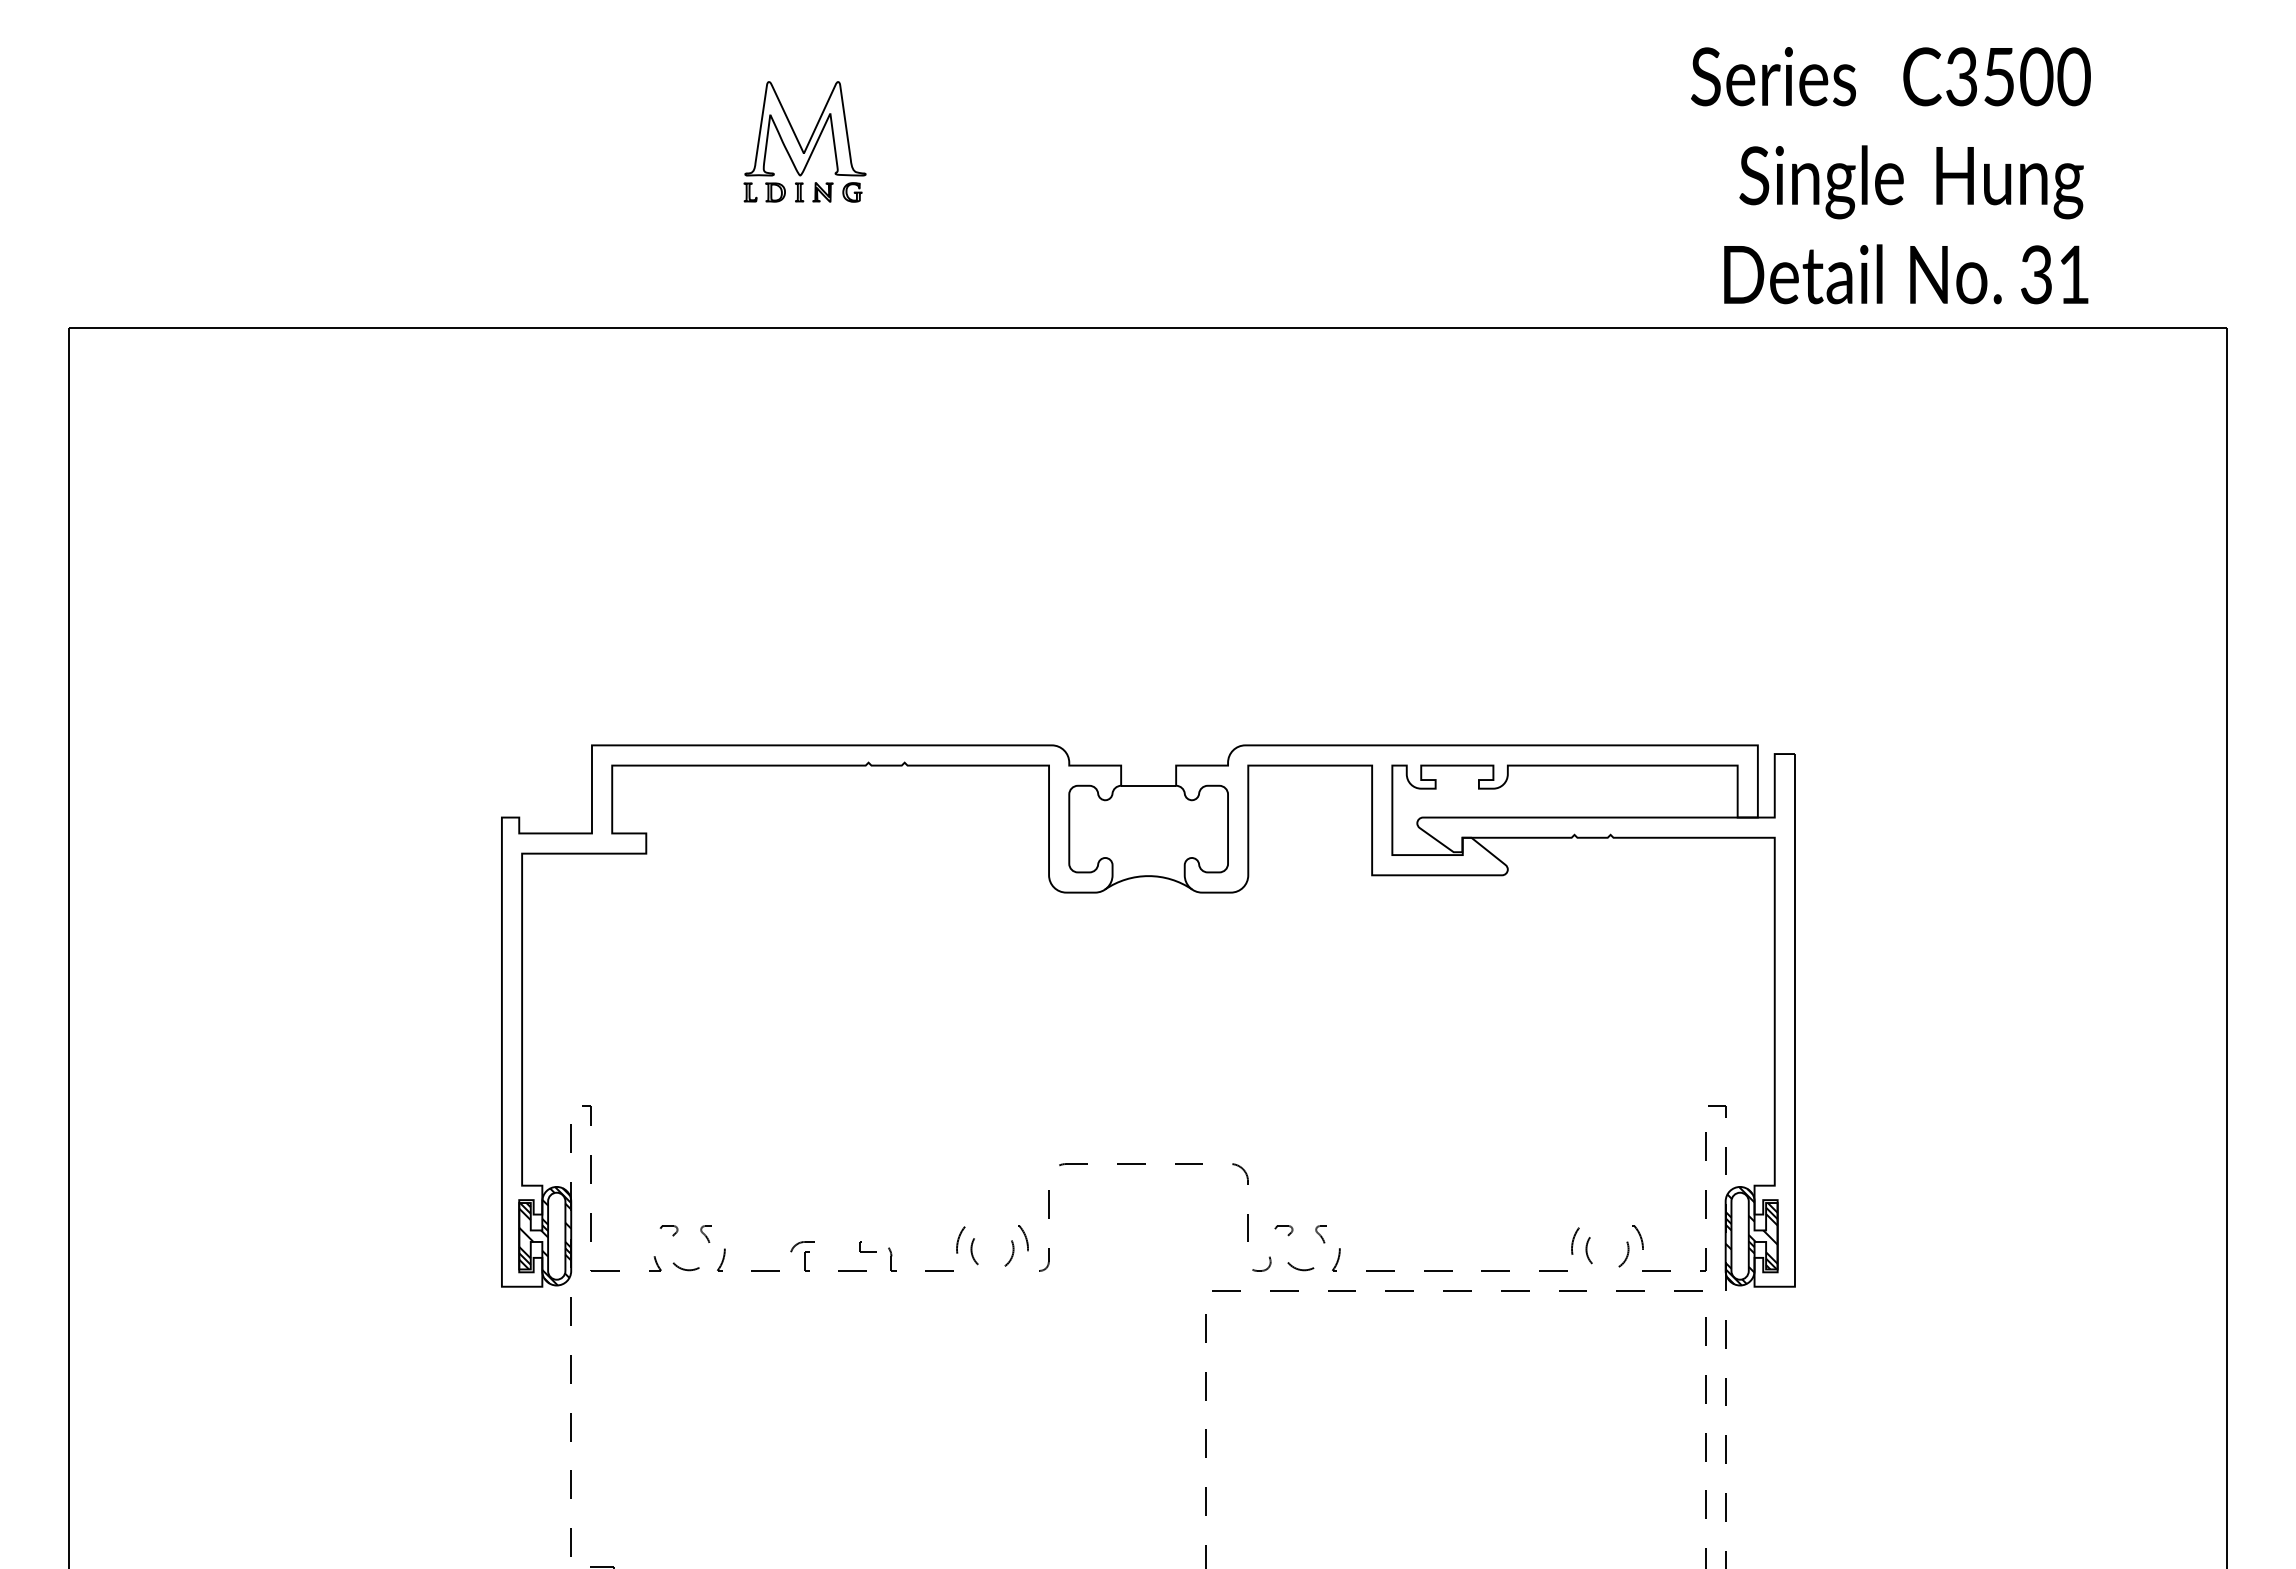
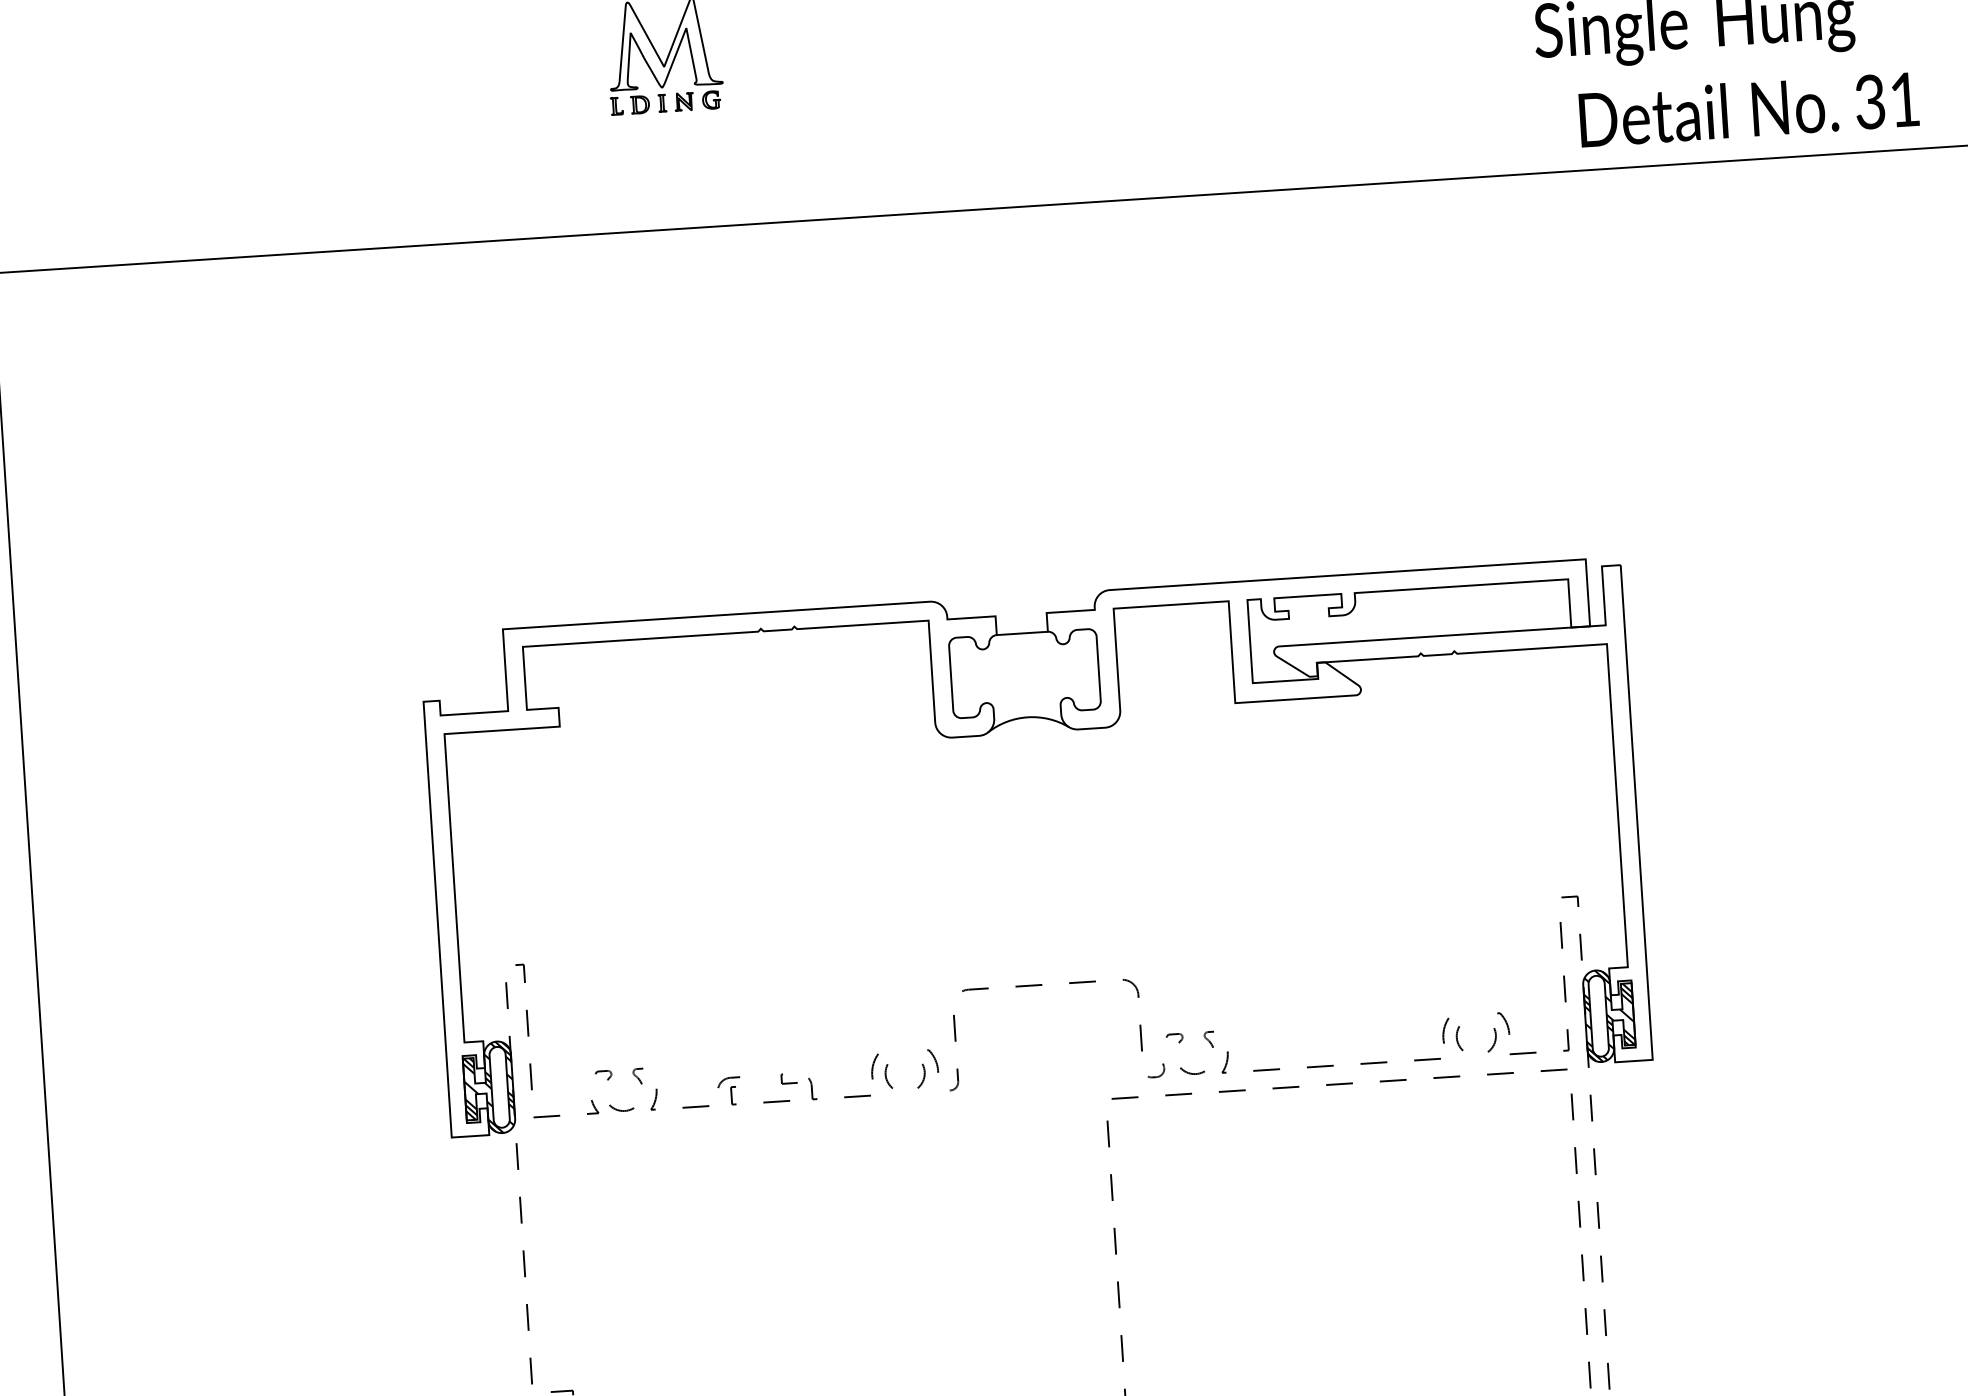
text: (1906, 274) -> (1749, 109), moved

